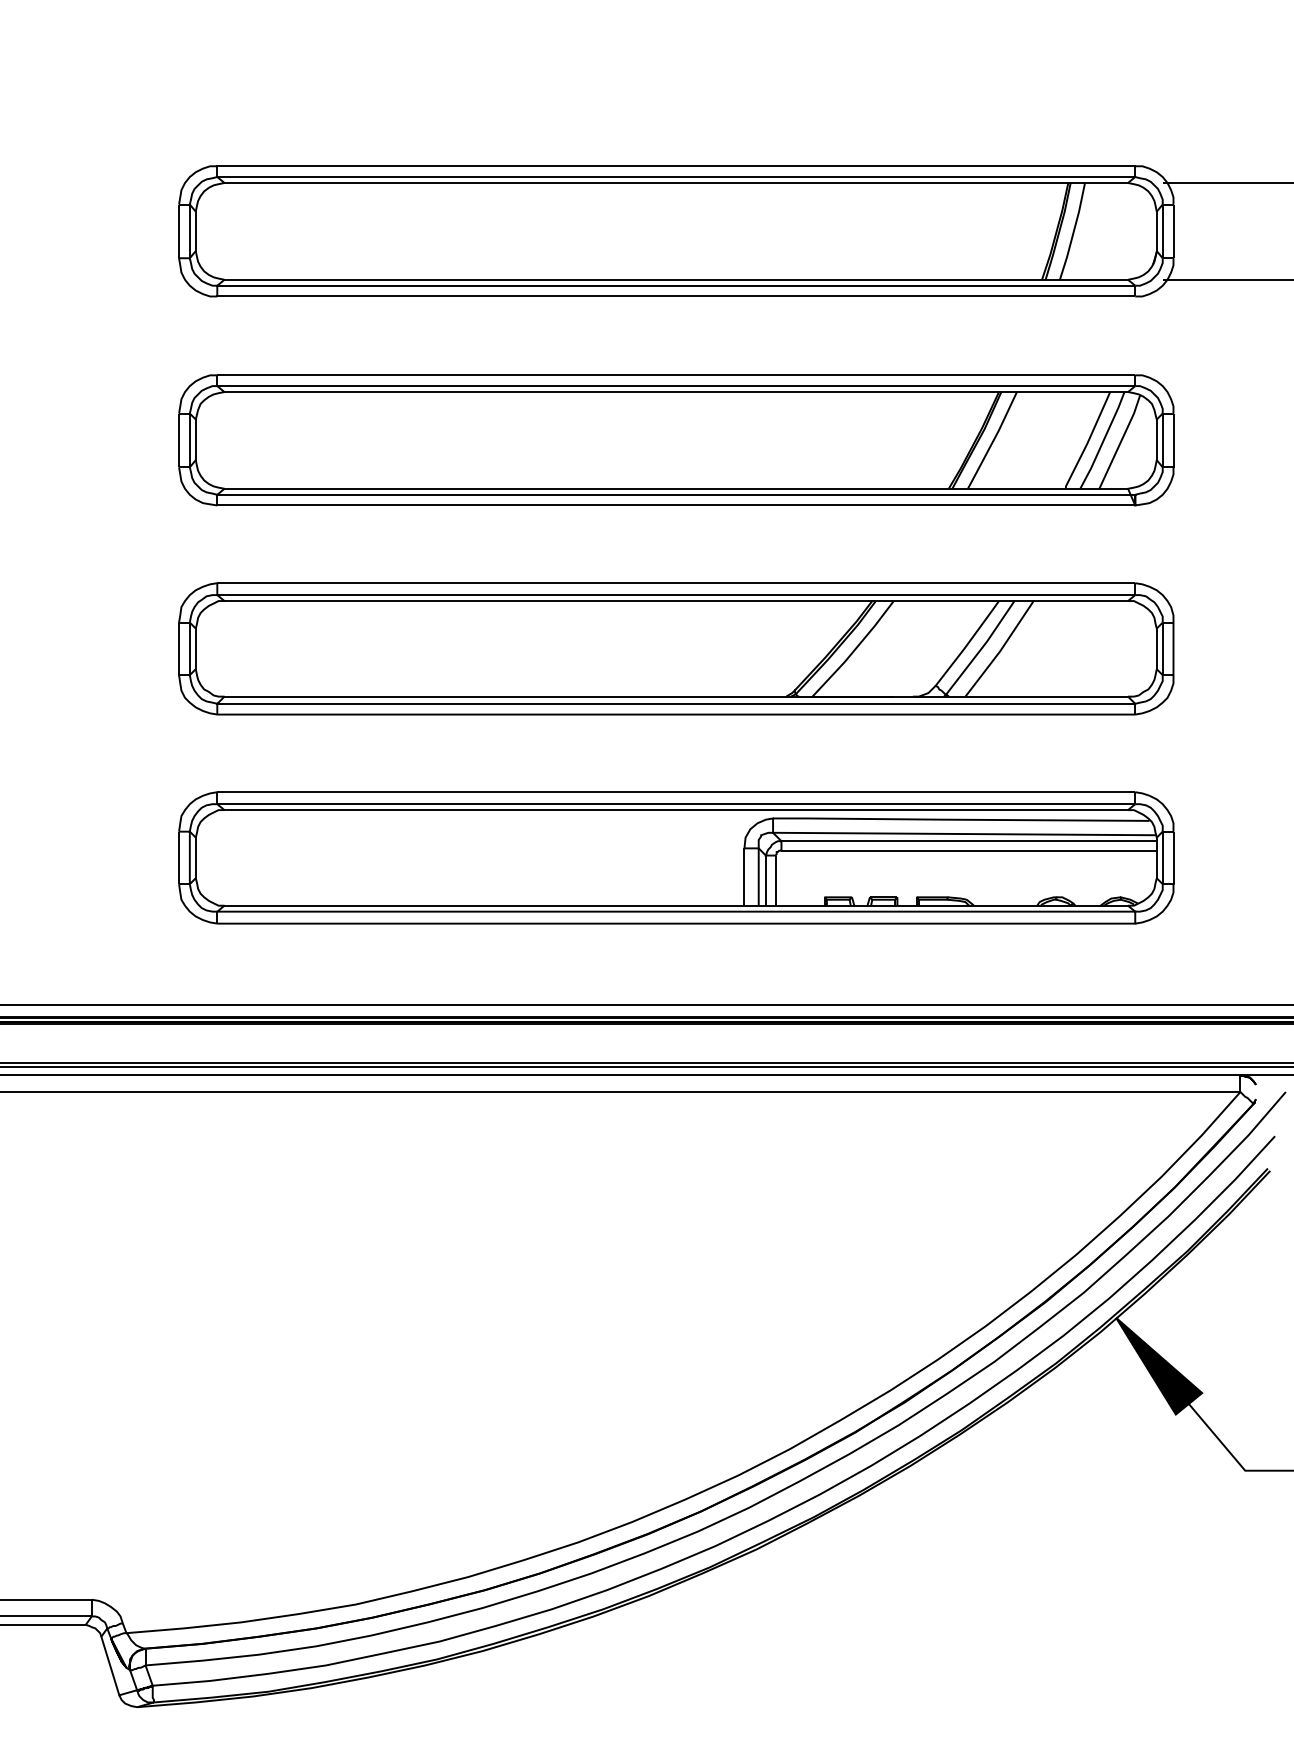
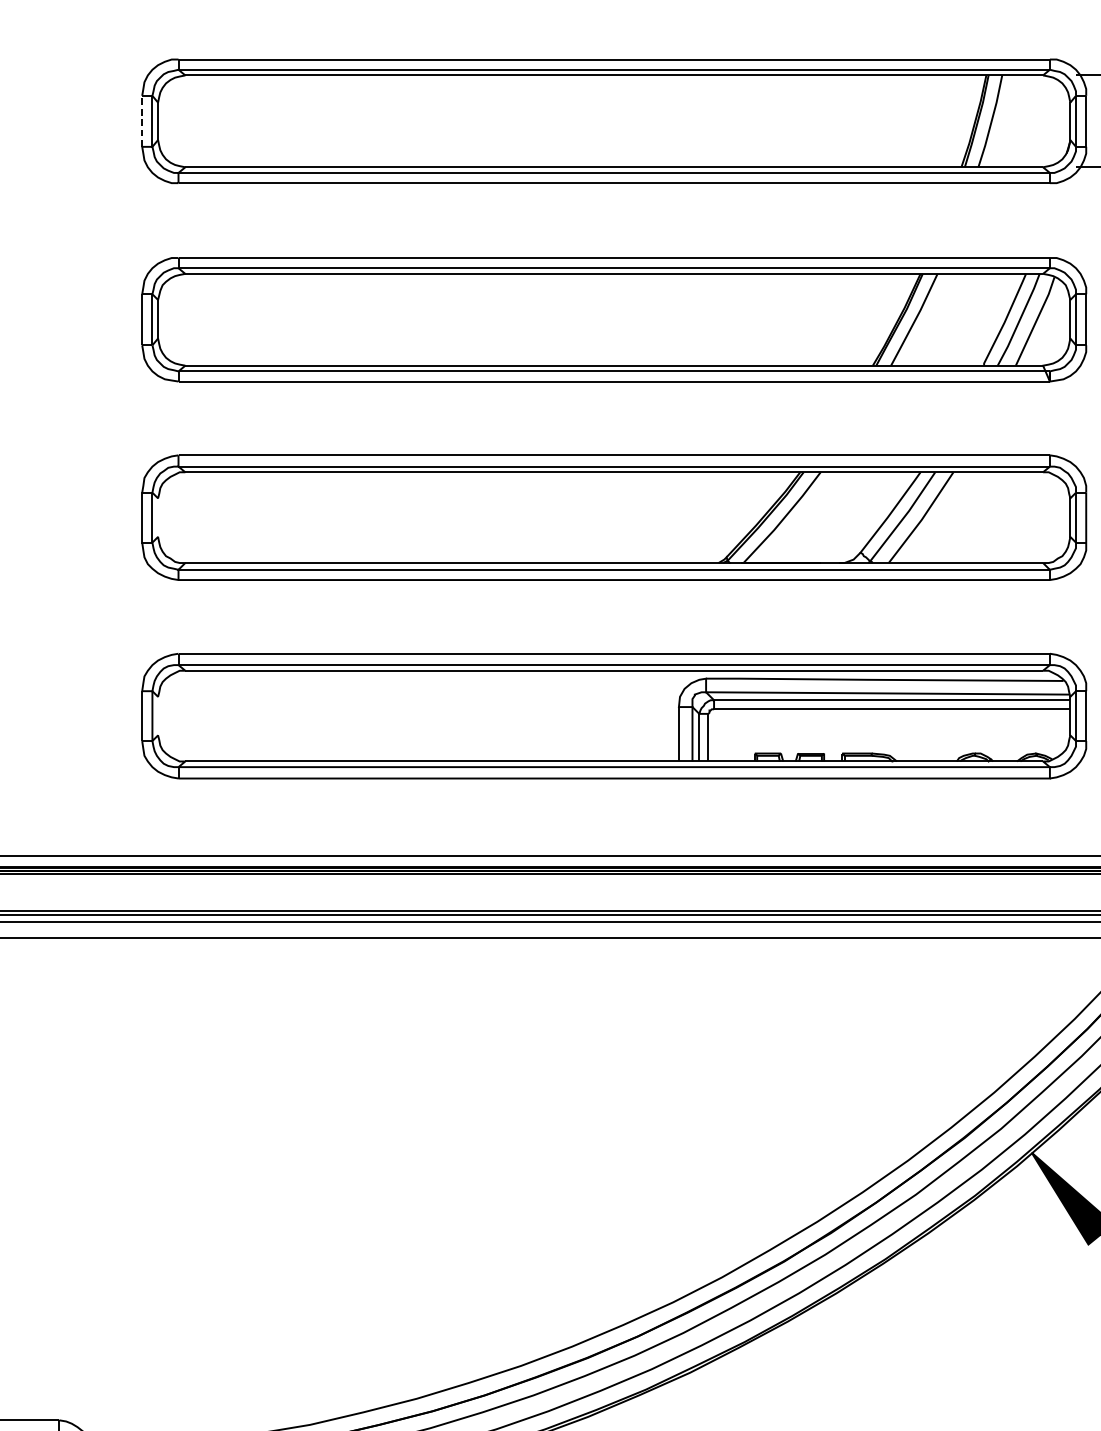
line: (179, 231) -> (142, 121), solid -> dashed
line: (195, 648) -> (157, 517), removed
line: (195, 857) -> (157, 715), removed

